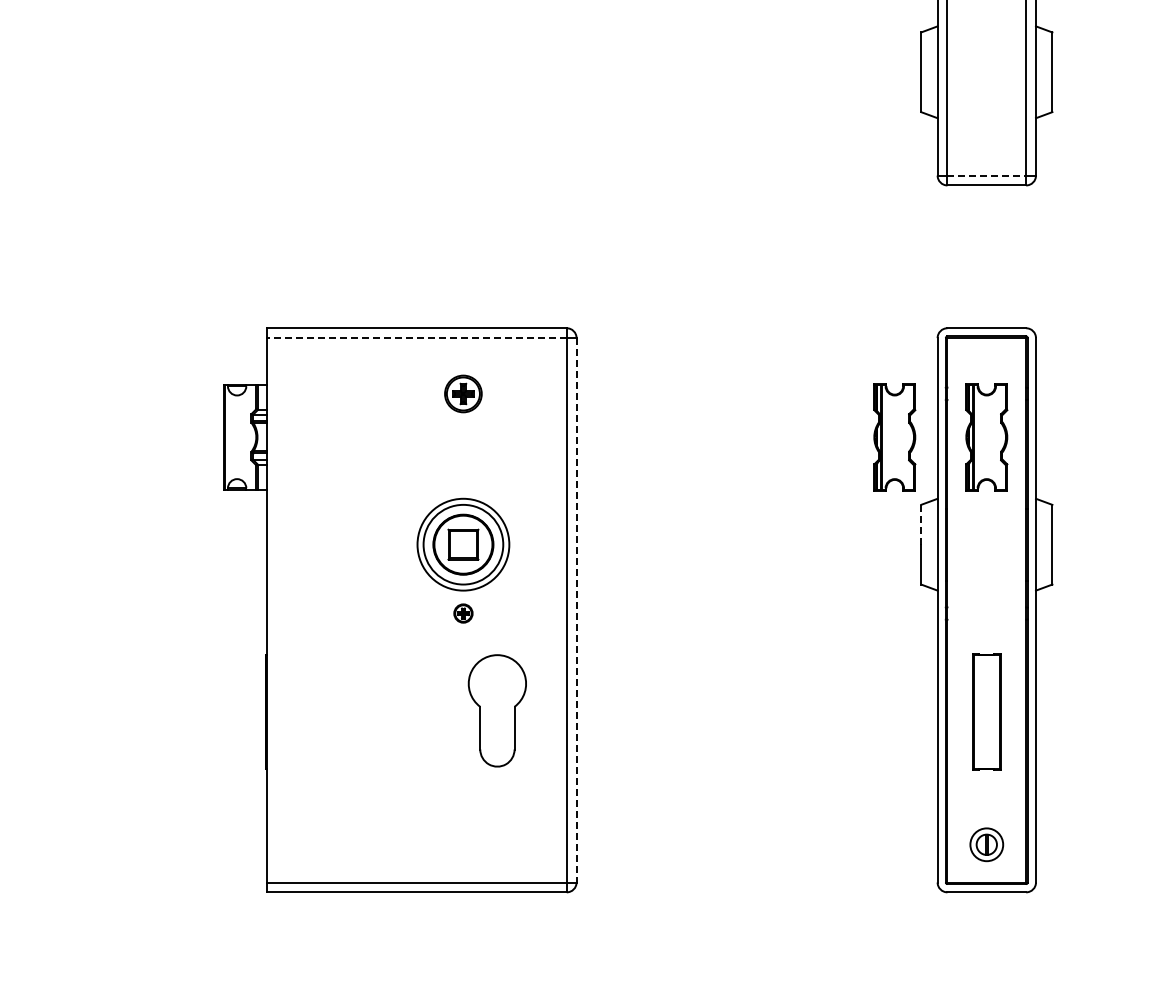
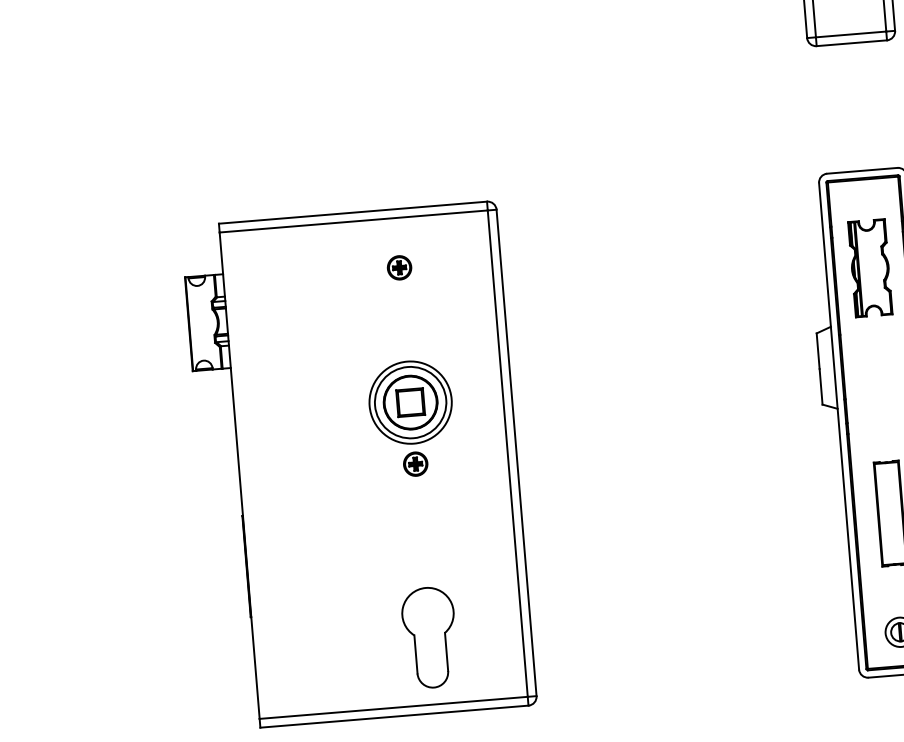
line: (987, 175) -> (851, 34), dashed -> solid
line: (416, 338) -> (353, 221), dashed -> solid
part: (463, 393) -> (399, 267), size x0.71
part: (894, 437) -> (787, 275), removed
line: (921, 524) -> (818, 350), dashed -> solid
line: (576, 610) -> (516, 453), dashed -> solid
part: (463, 613) -> (415, 464), size x1.43
part: (496, 710) -> (429, 637), moved

